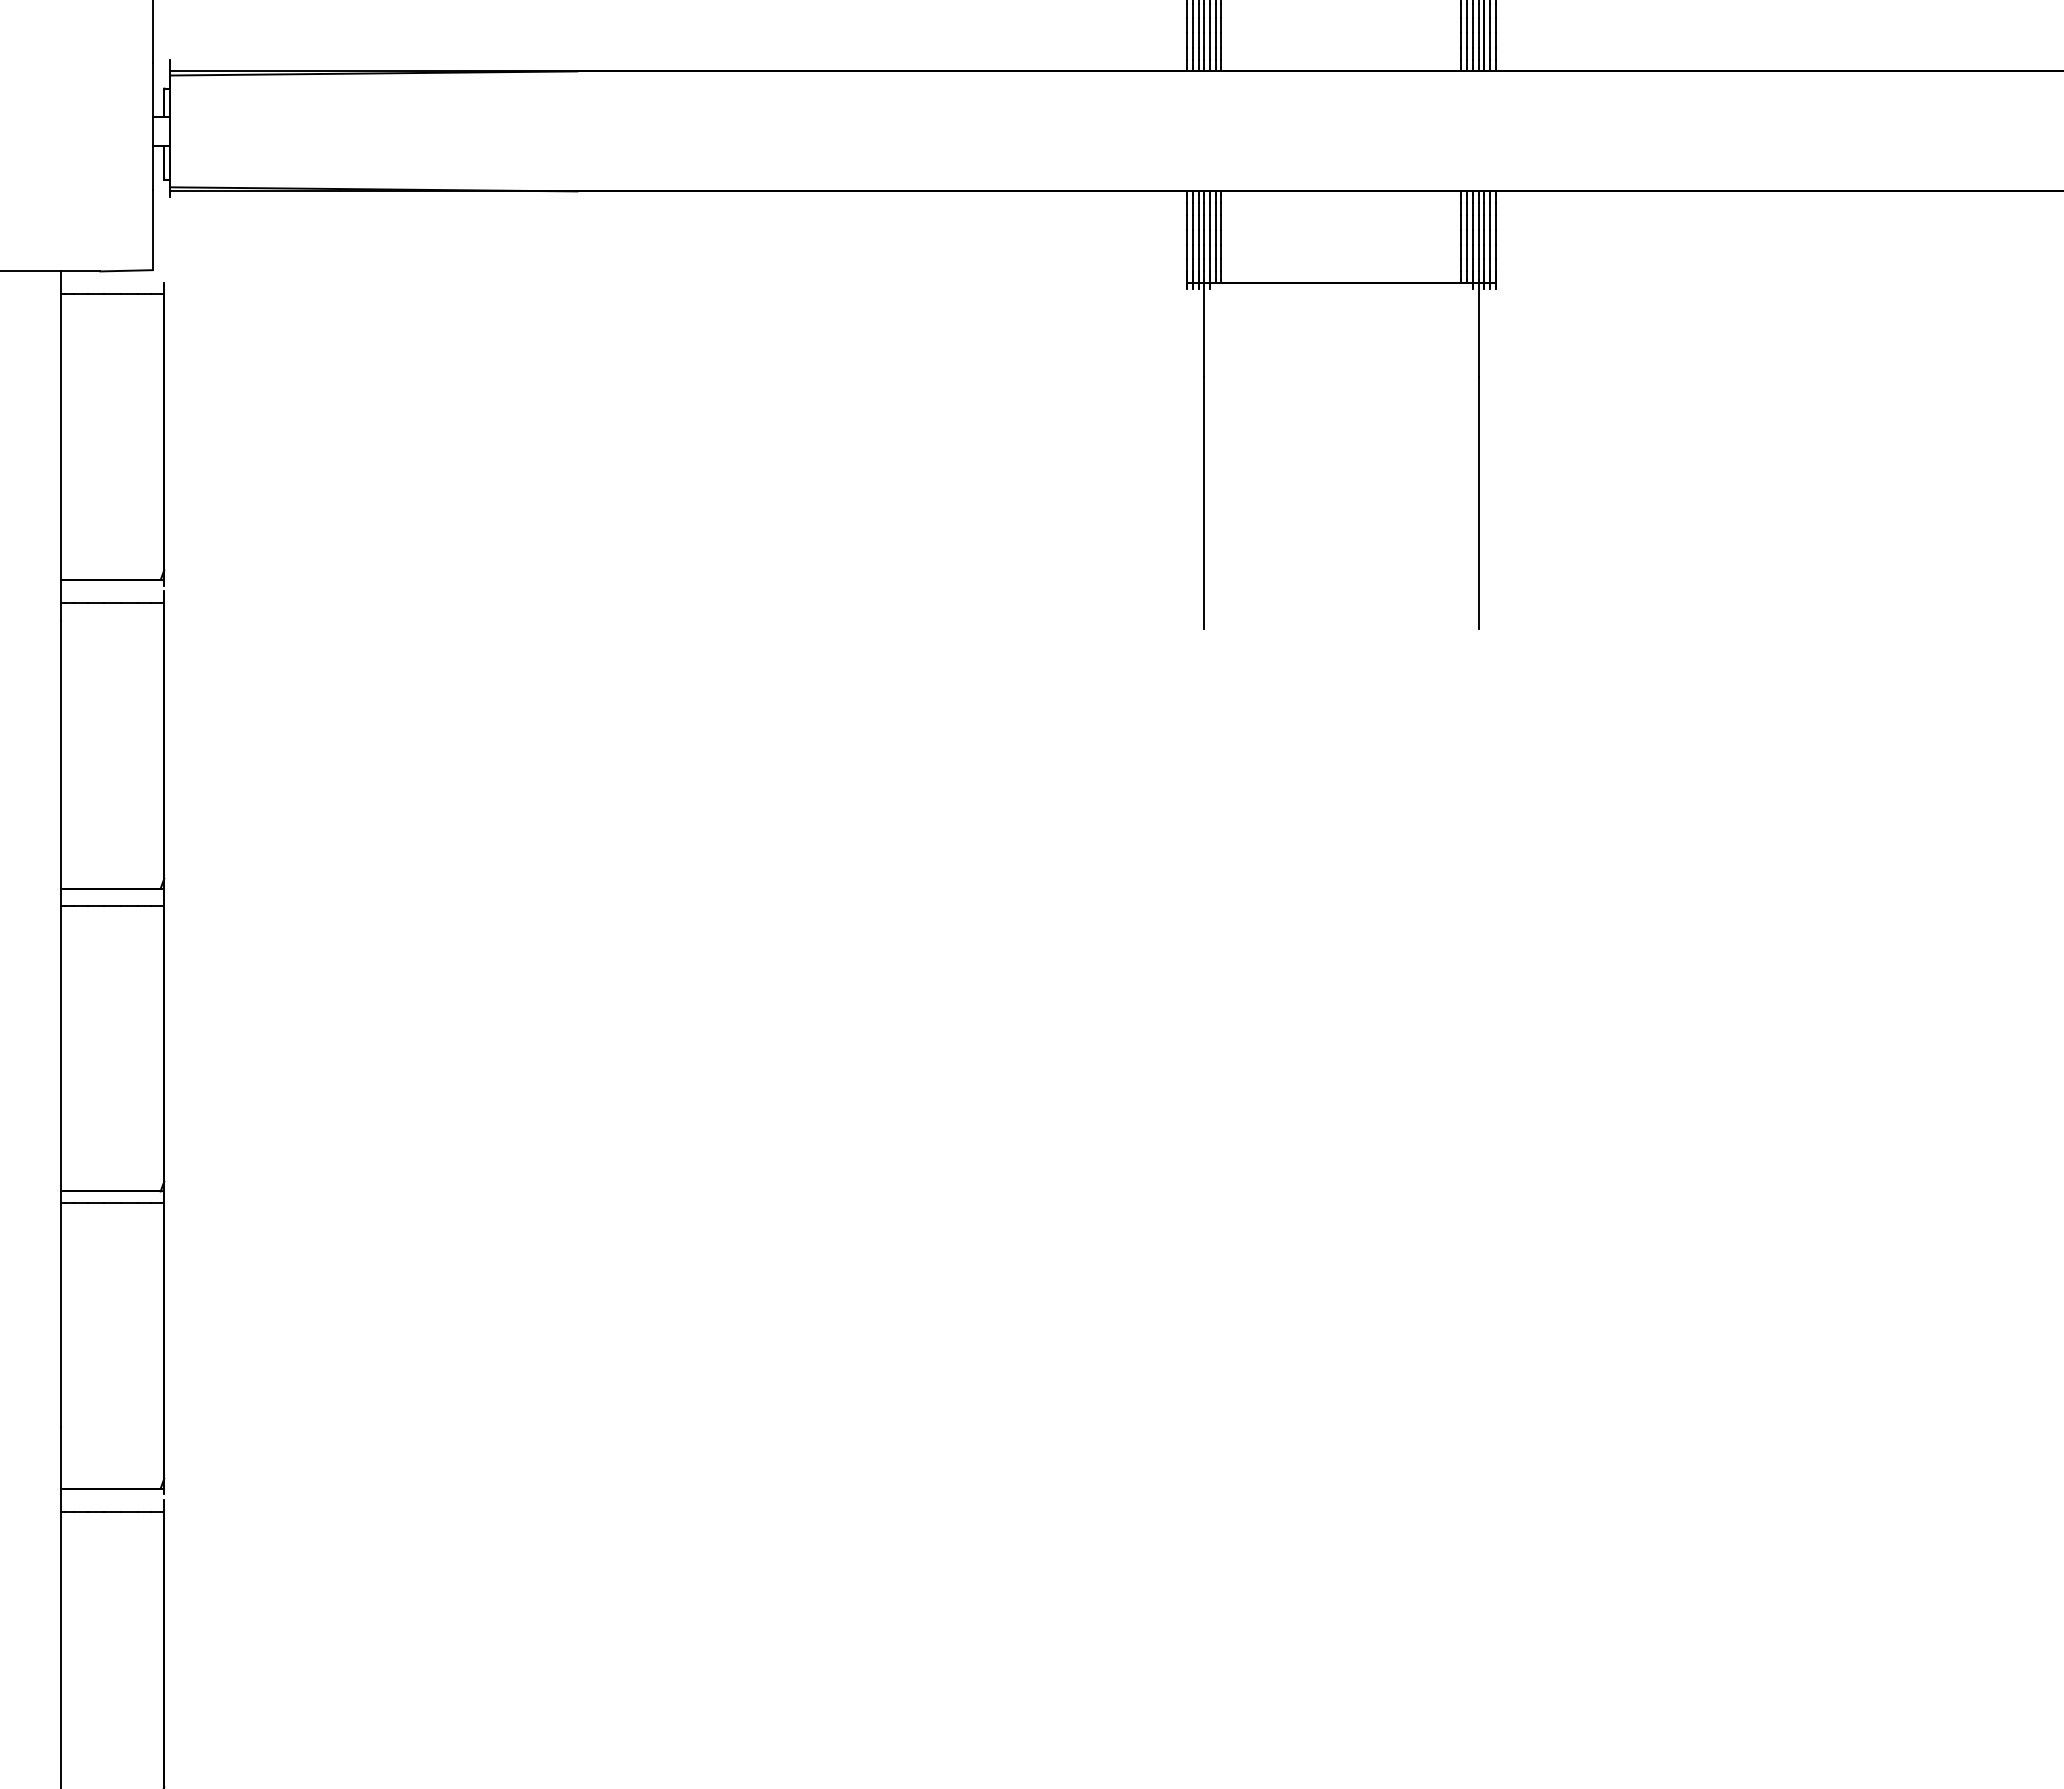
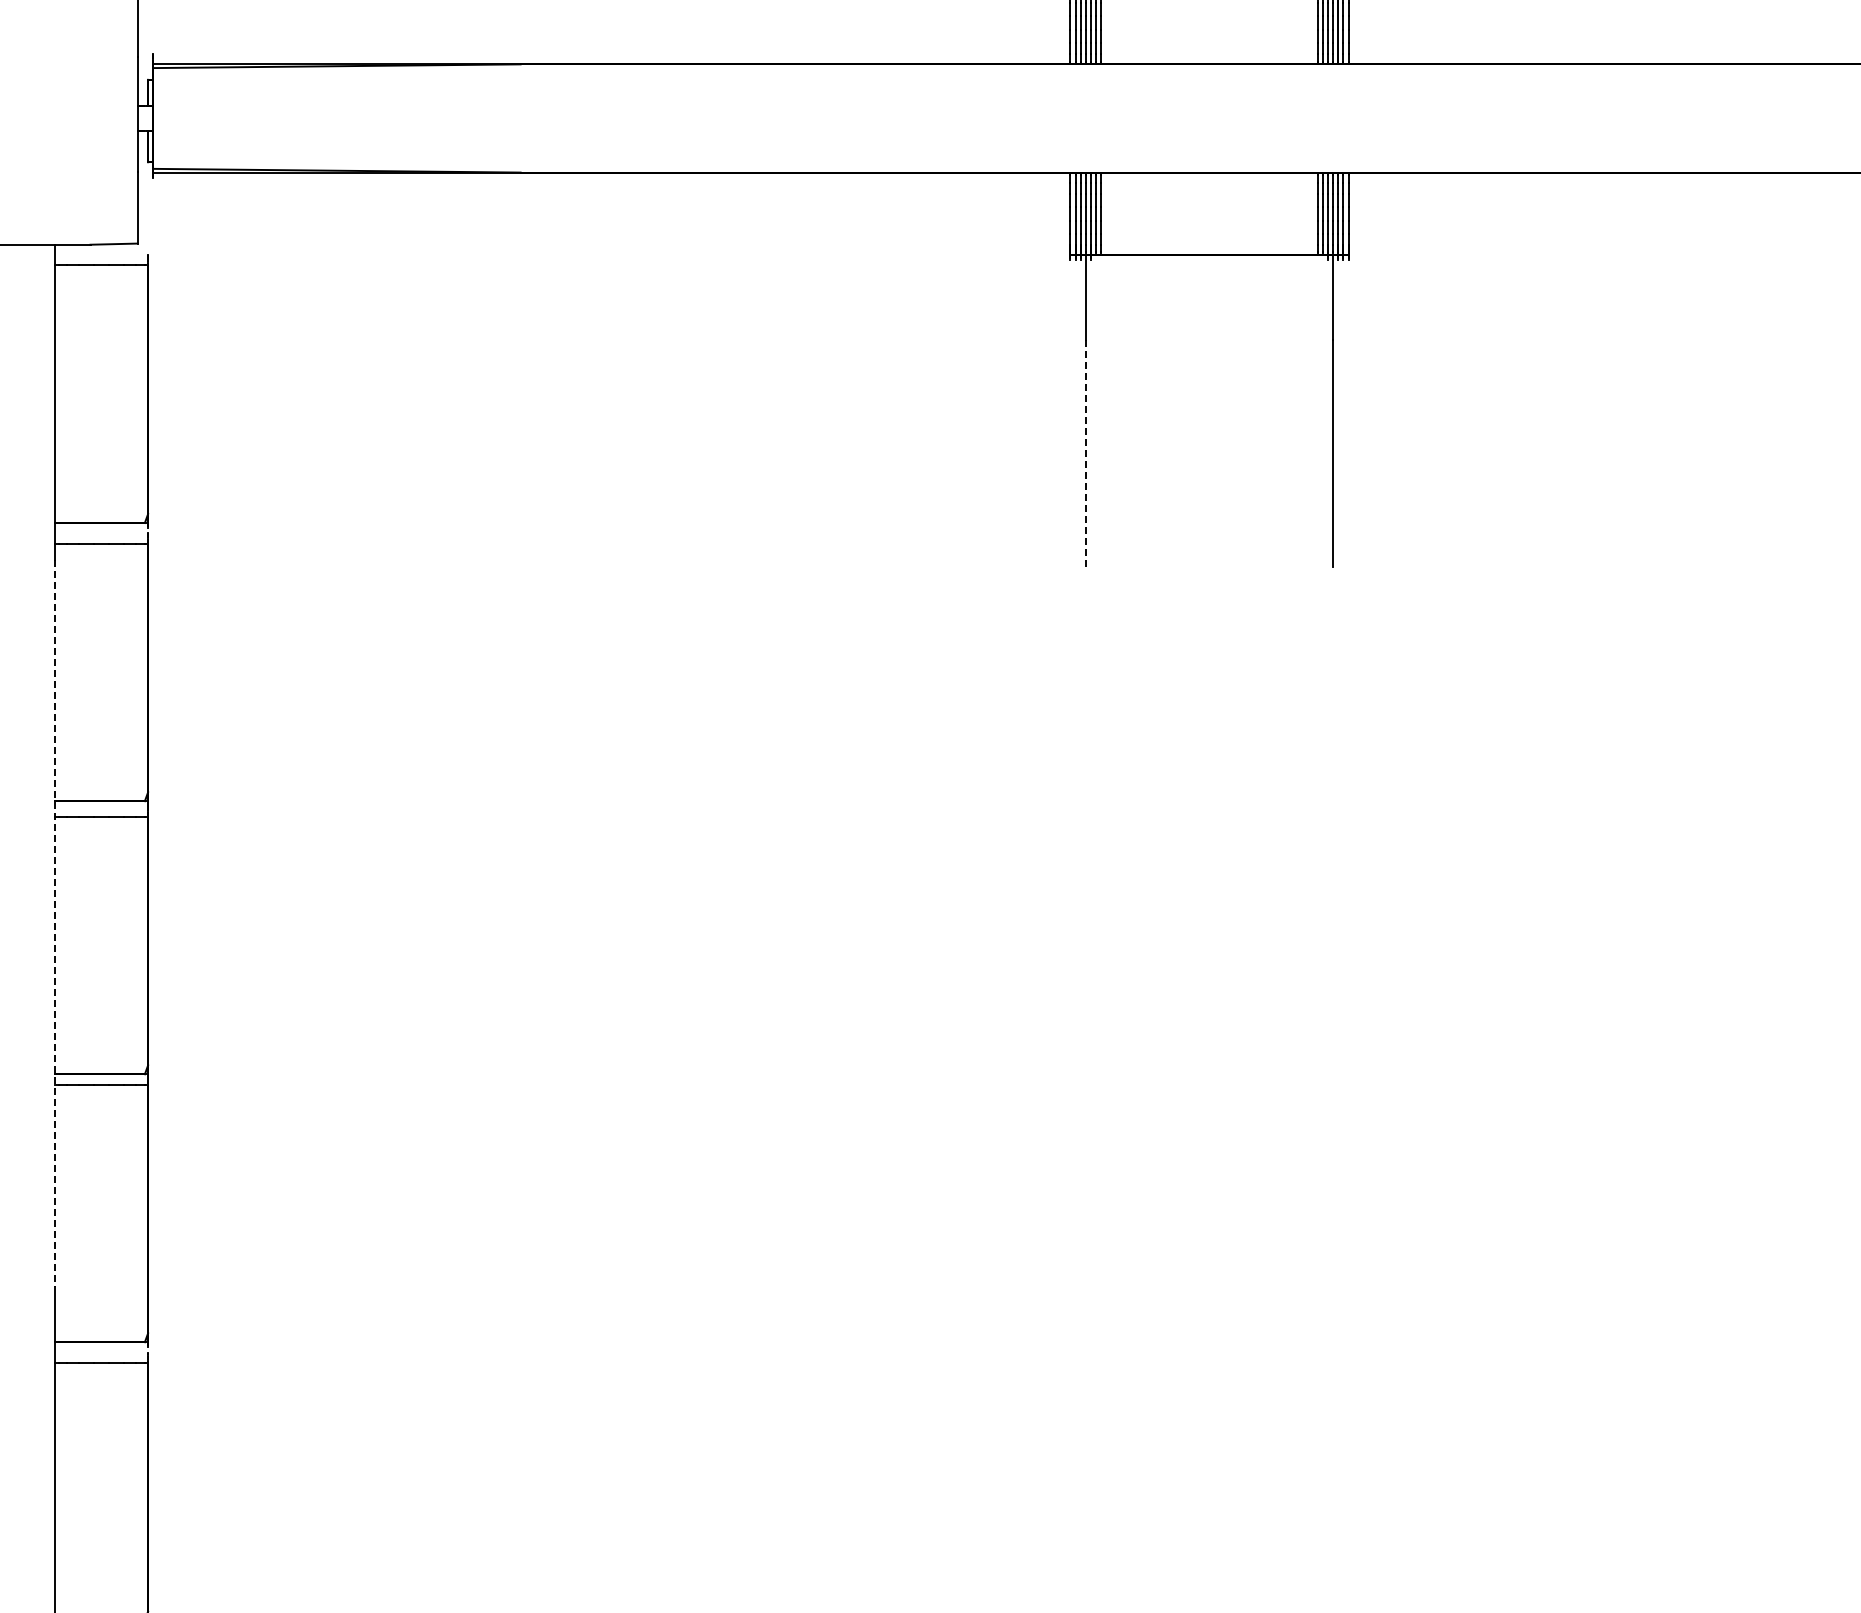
line: (1203, 502) -> (1085, 453), solid -> dashed
line: (61, 1024) -> (55, 923), solid -> dashed

